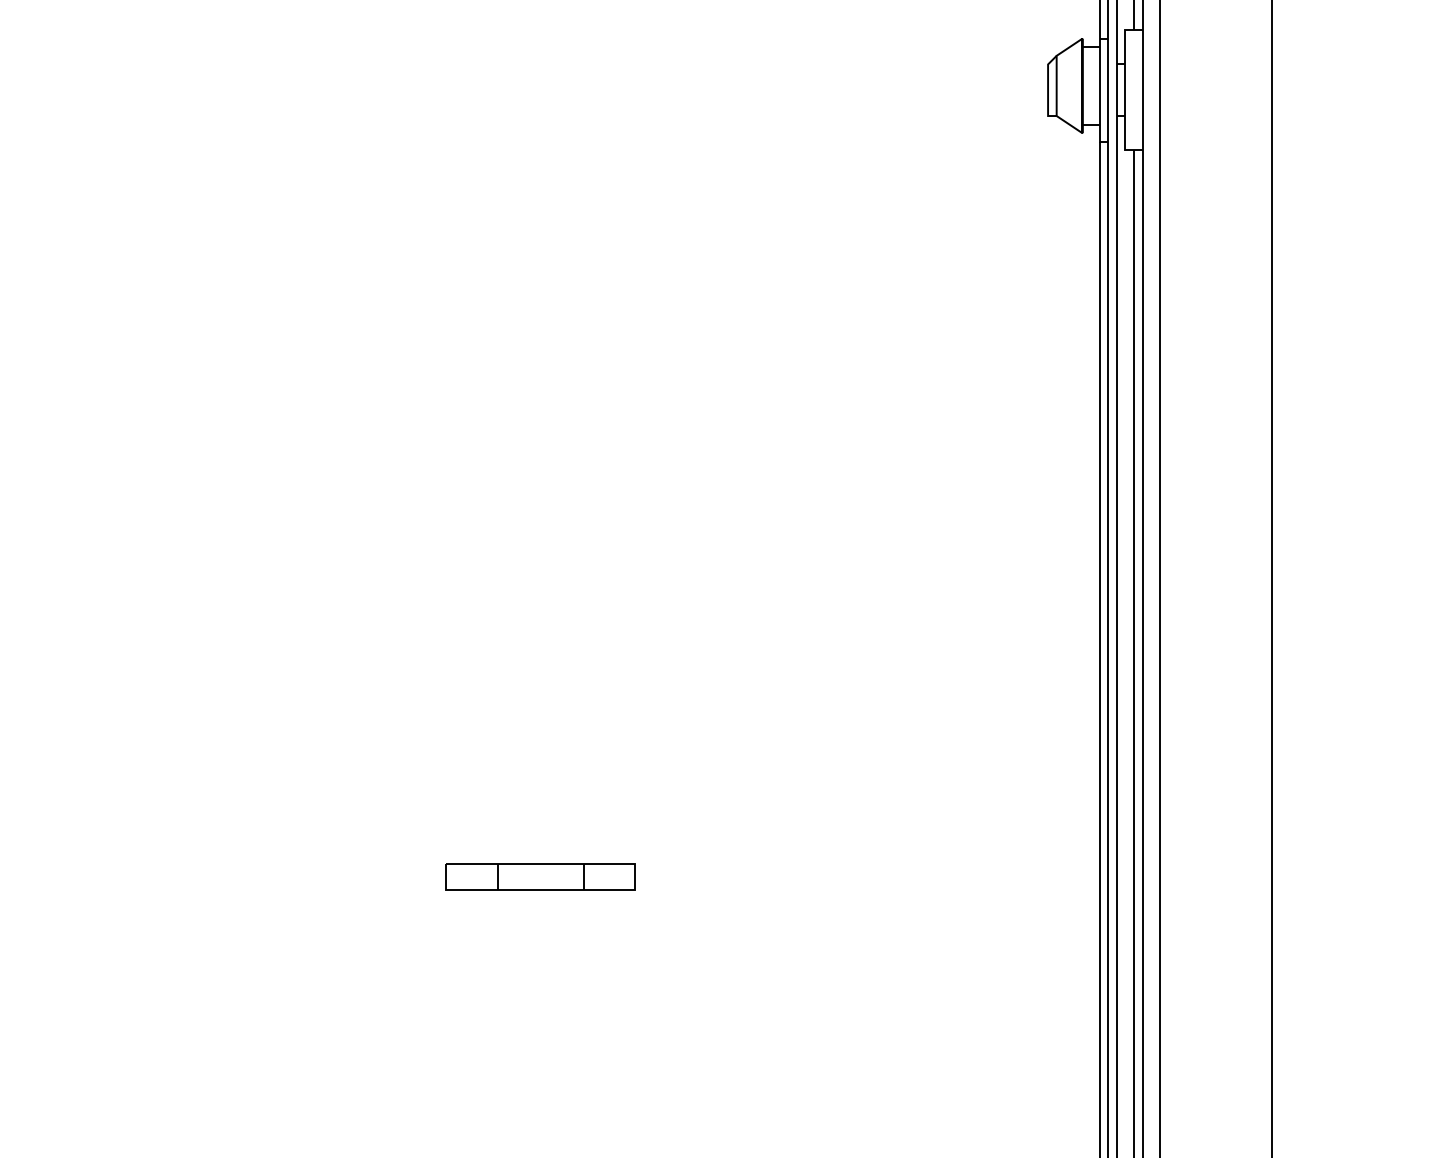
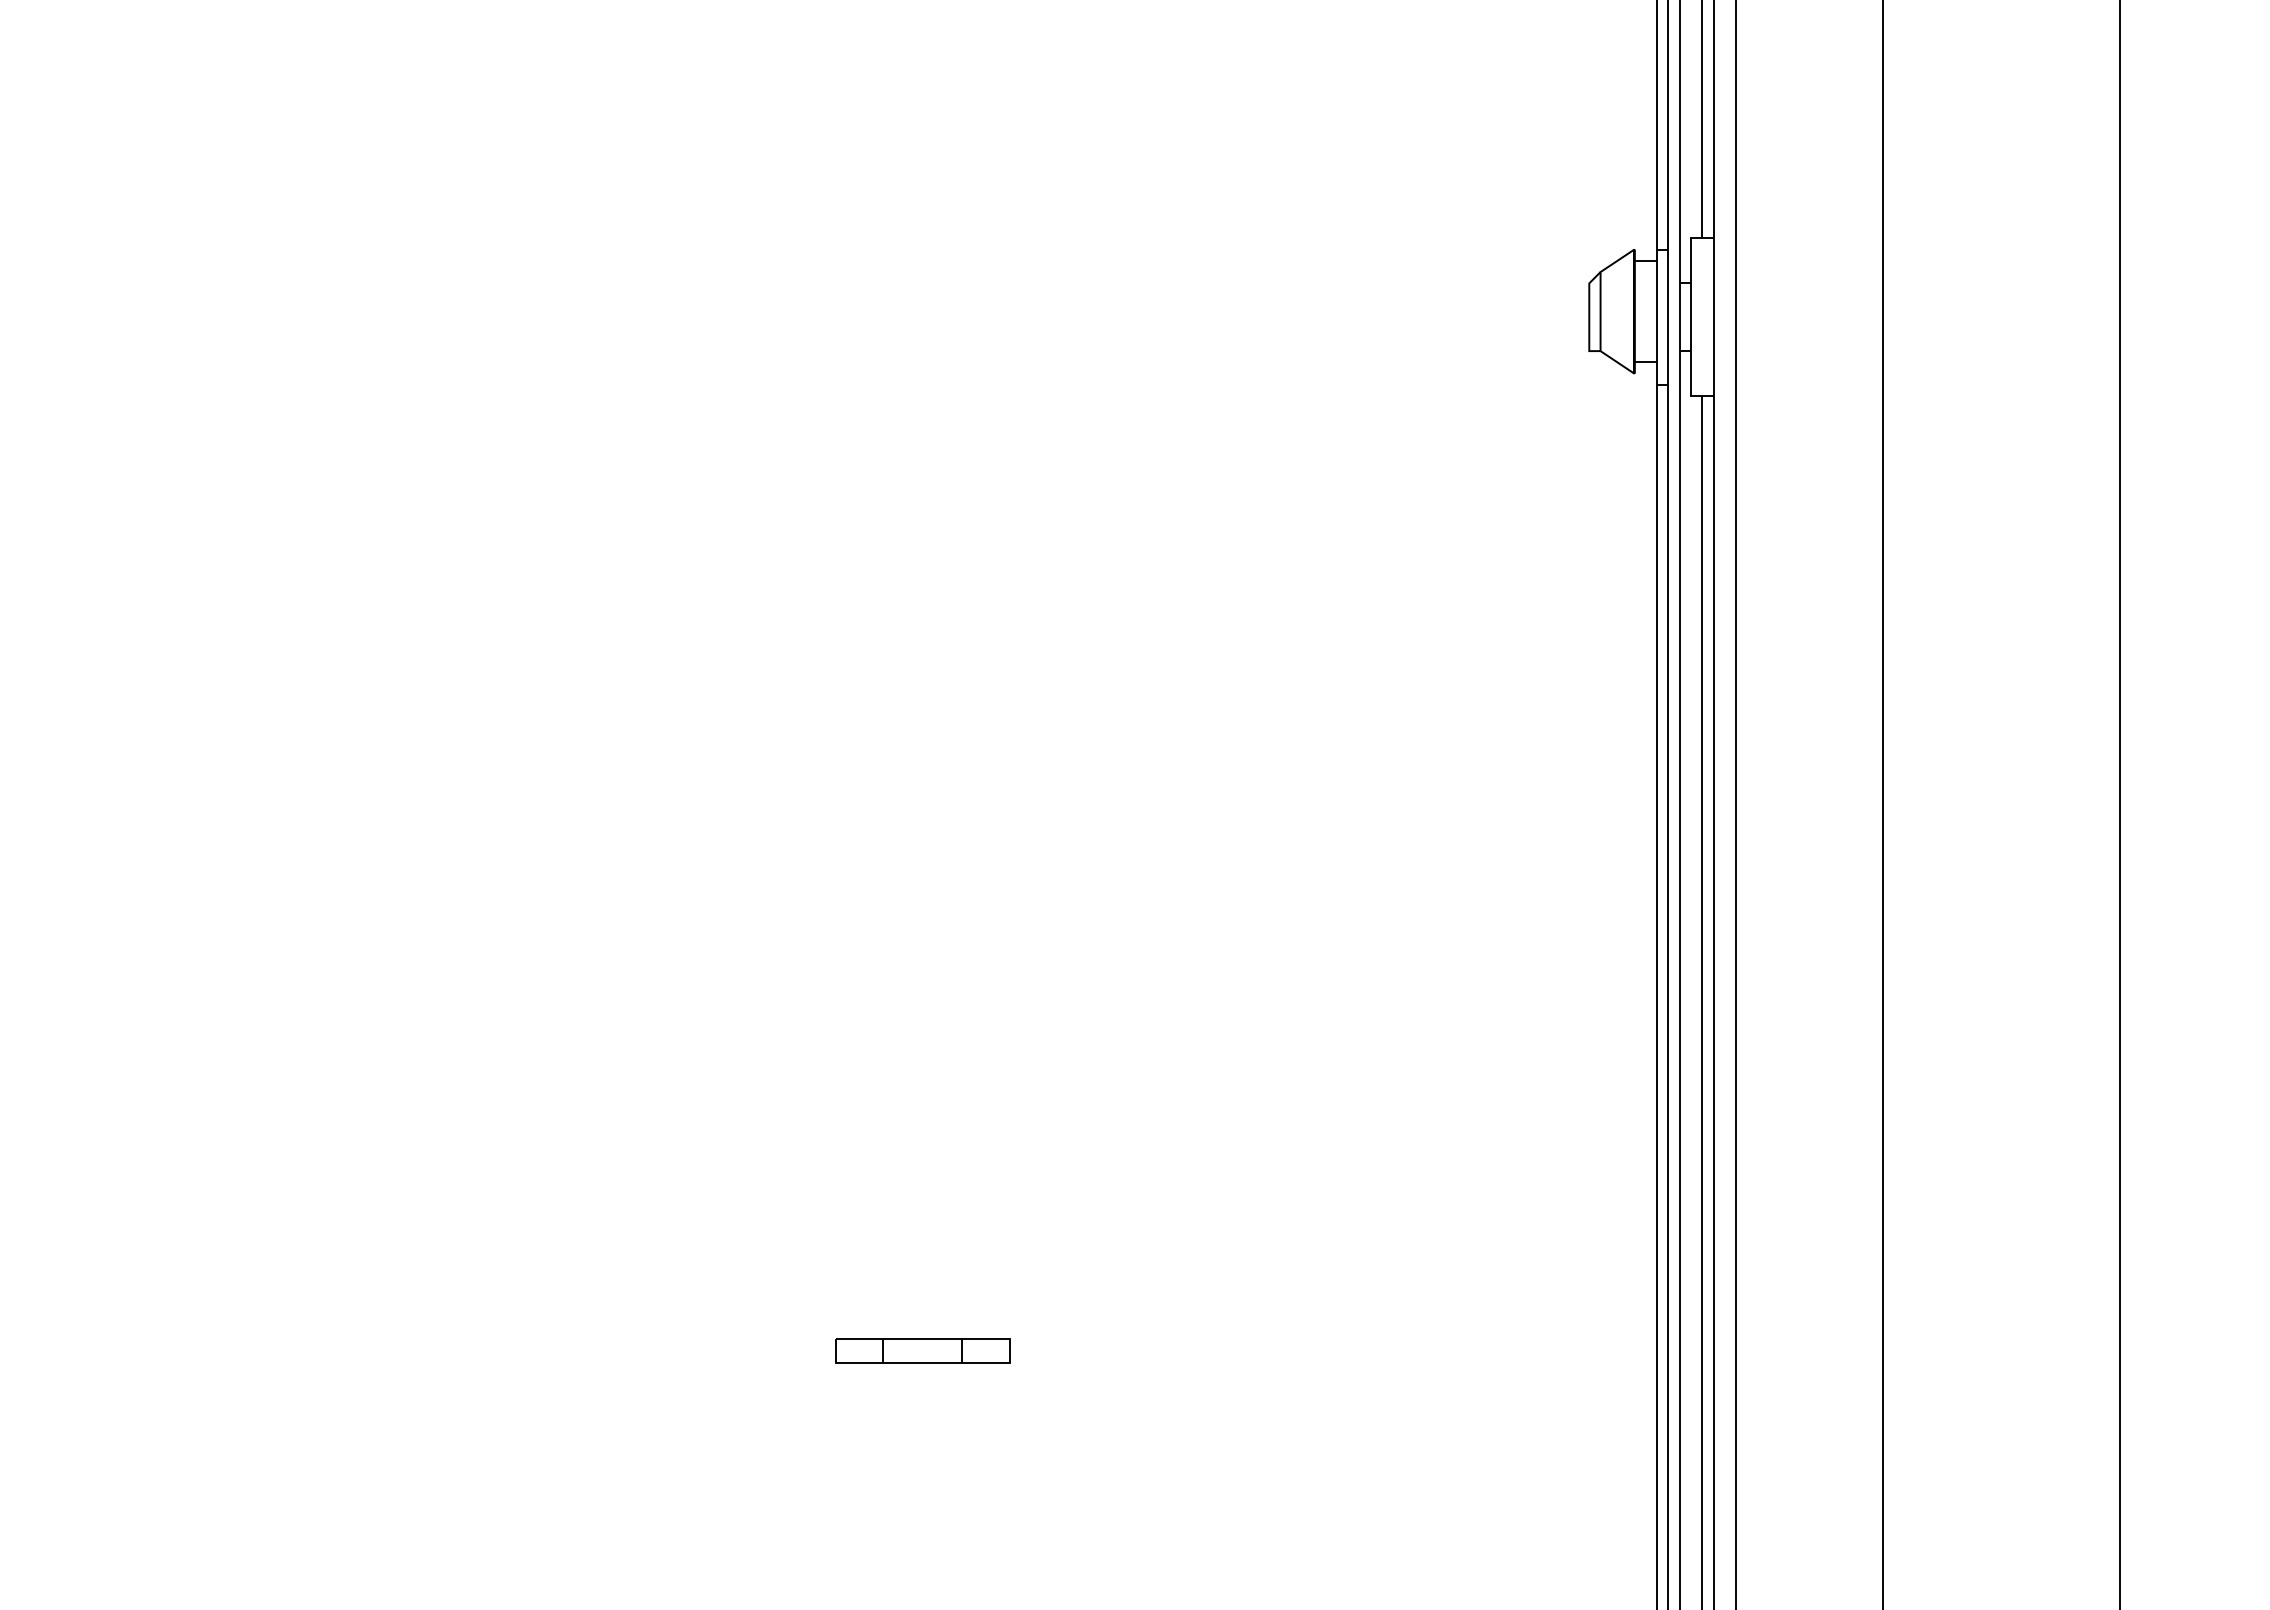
part: (540, 876) -> (922, 1350), size x0.7

